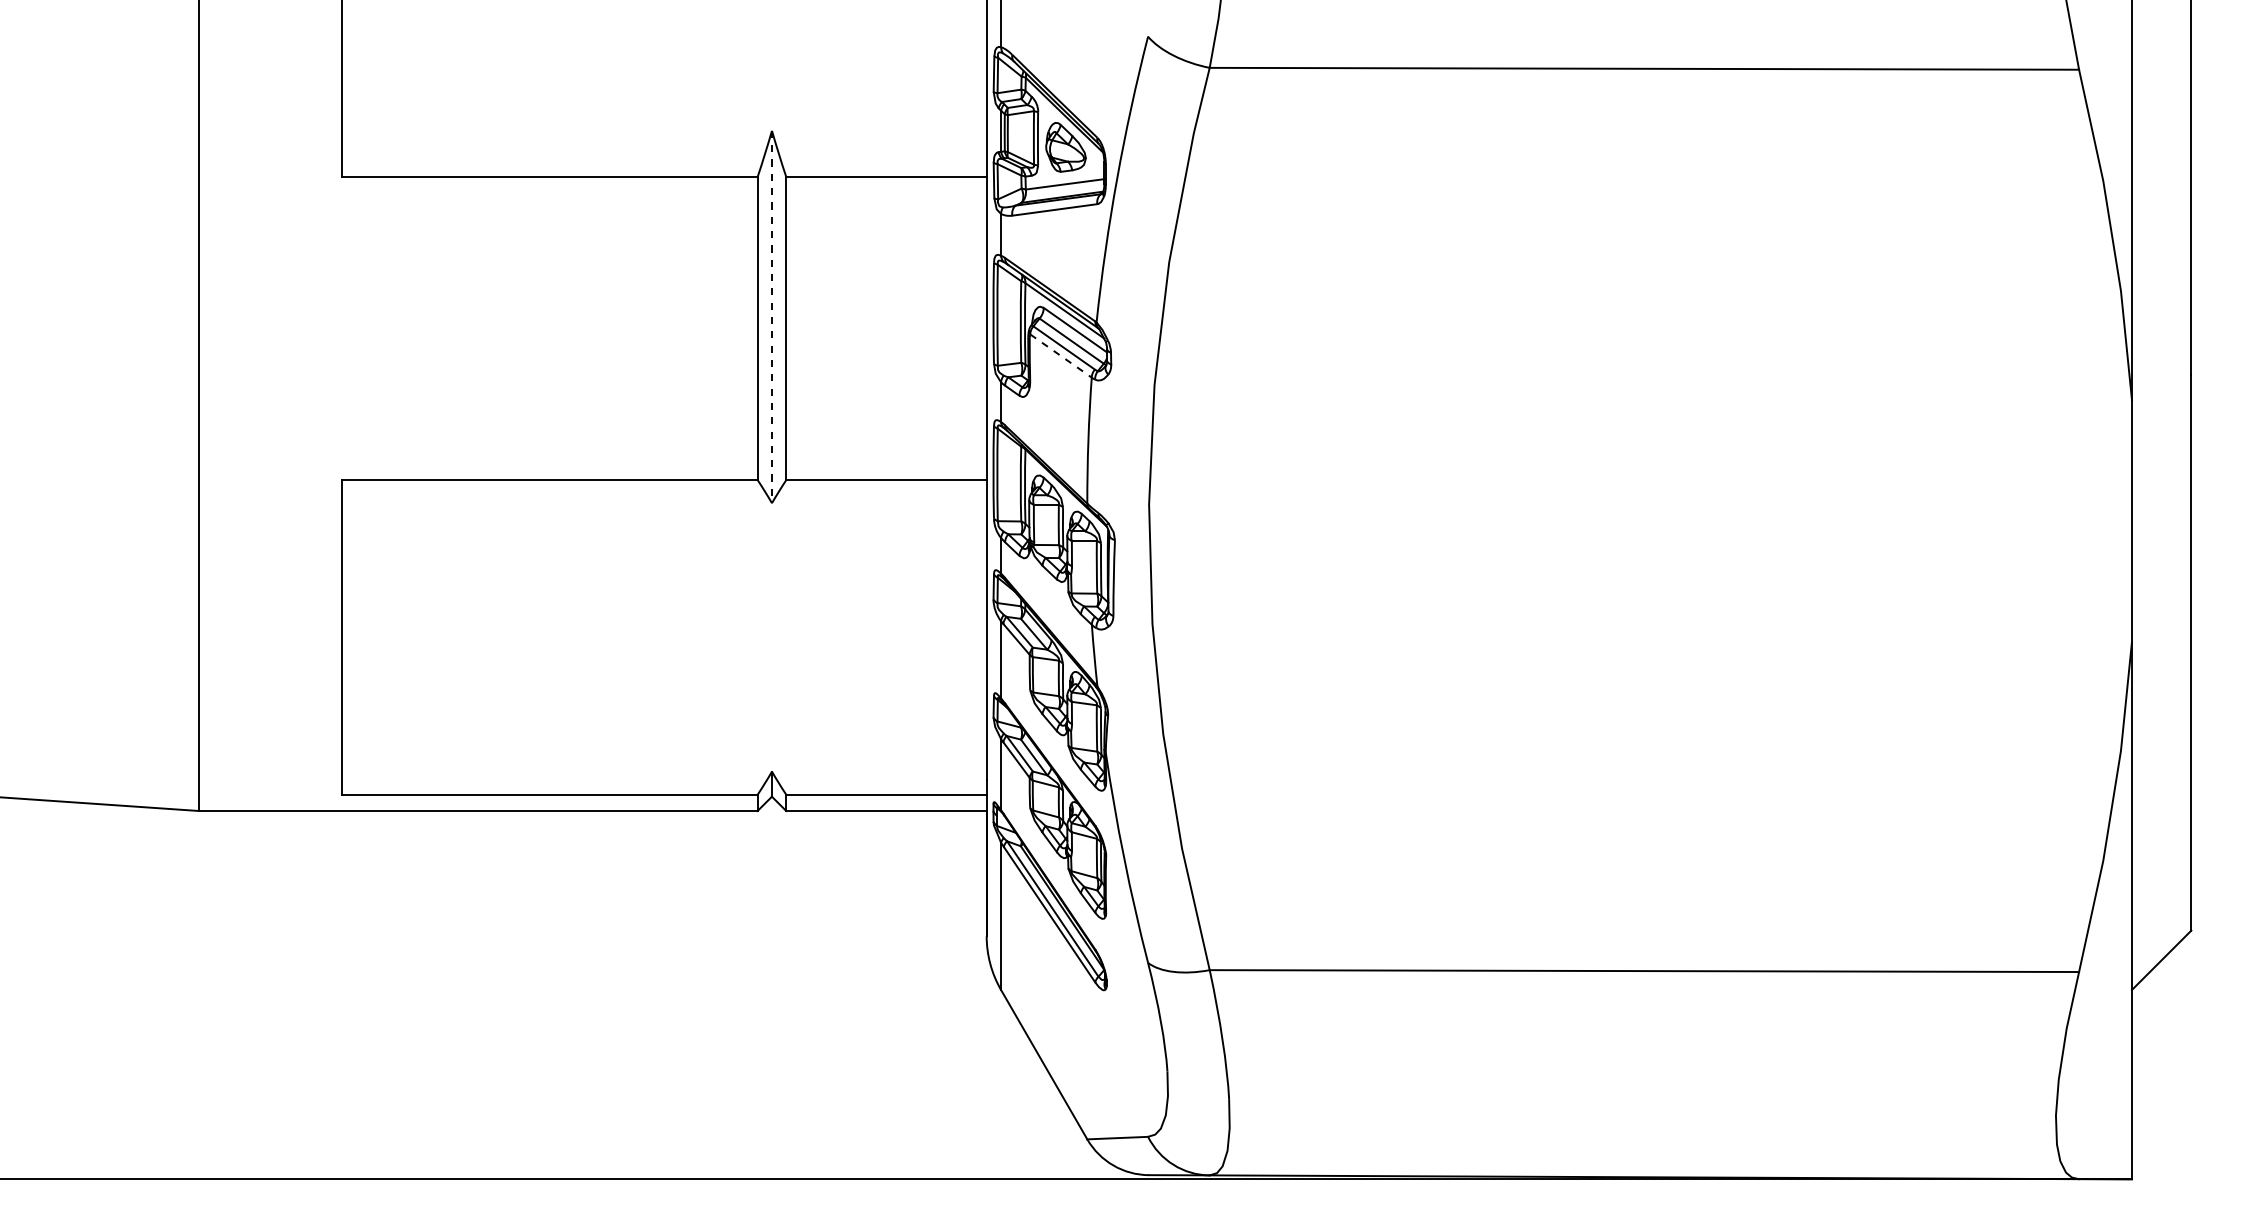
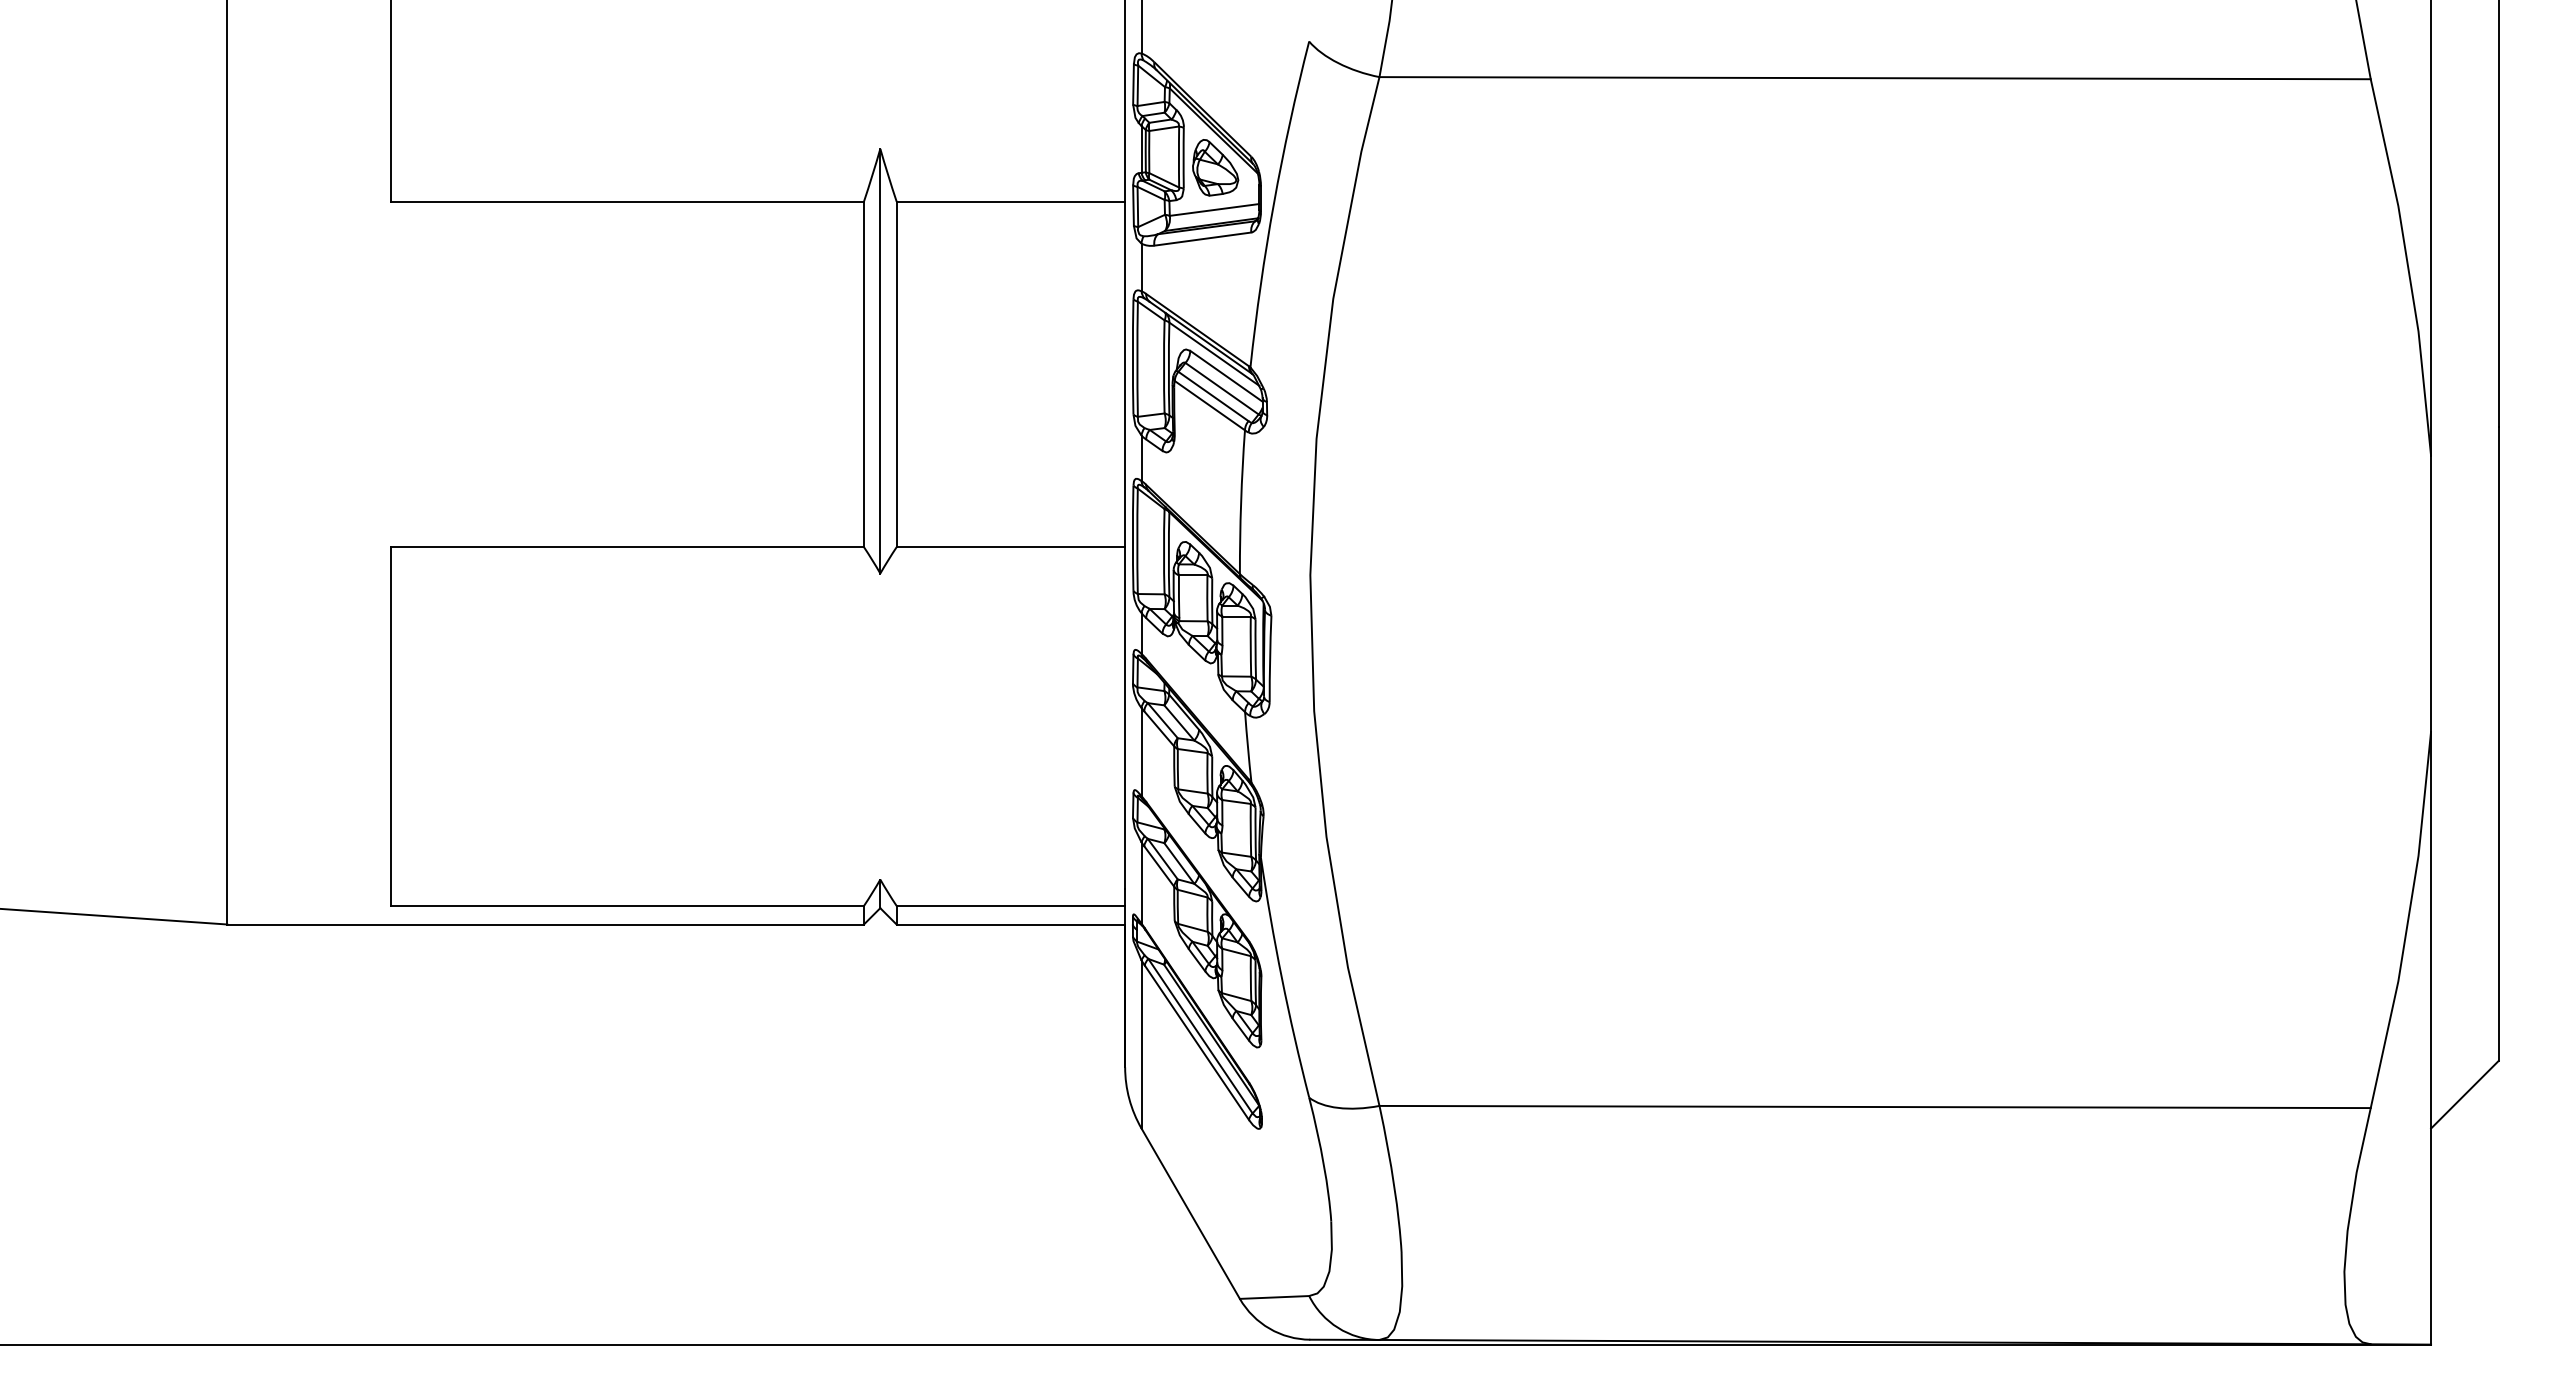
line: (772, 317) -> (880, 361), dashed -> solid
line: (1060, 355) -> (1209, 405), dashed -> solid

